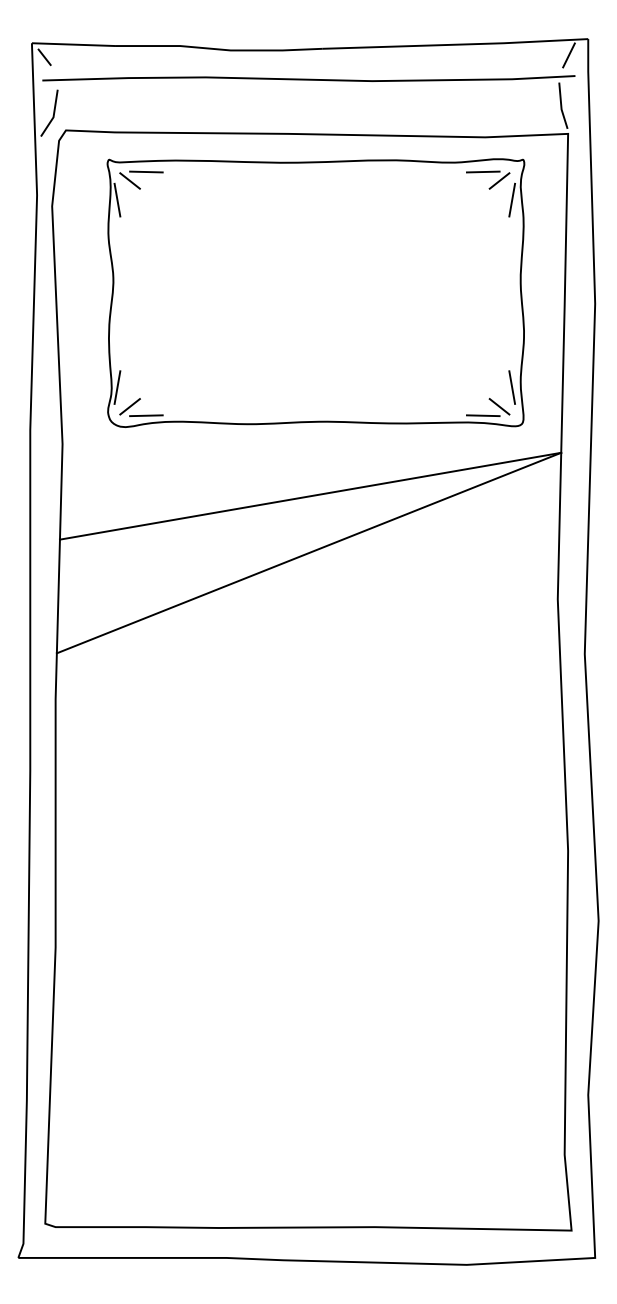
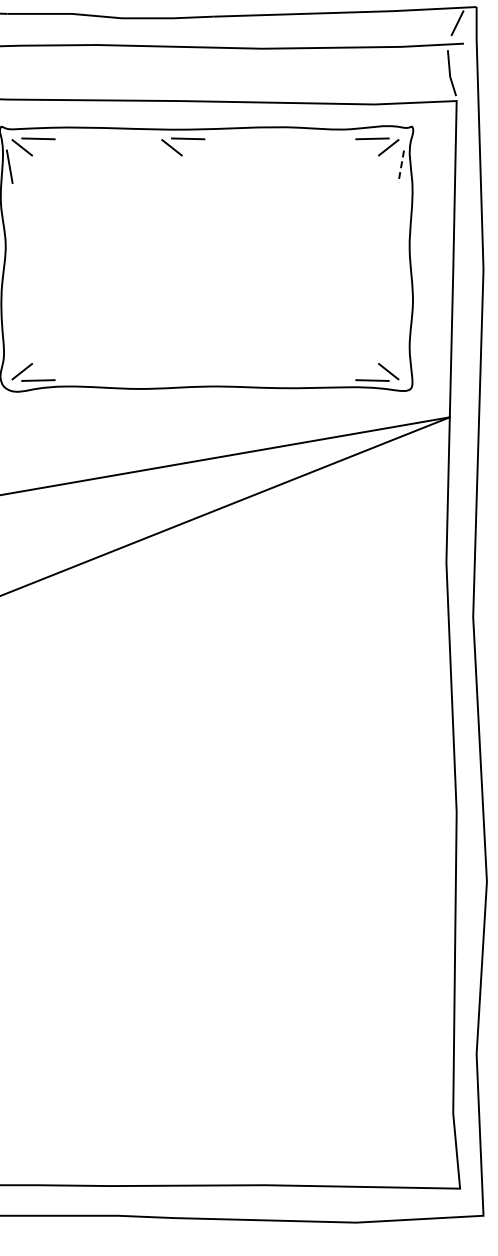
part: (292, 172) -> (183, 139), added
line: (512, 200) -> (401, 167), solid -> dashed
line: (117, 387) -> (9, 352), removed
line: (512, 387) -> (401, 352), removed

